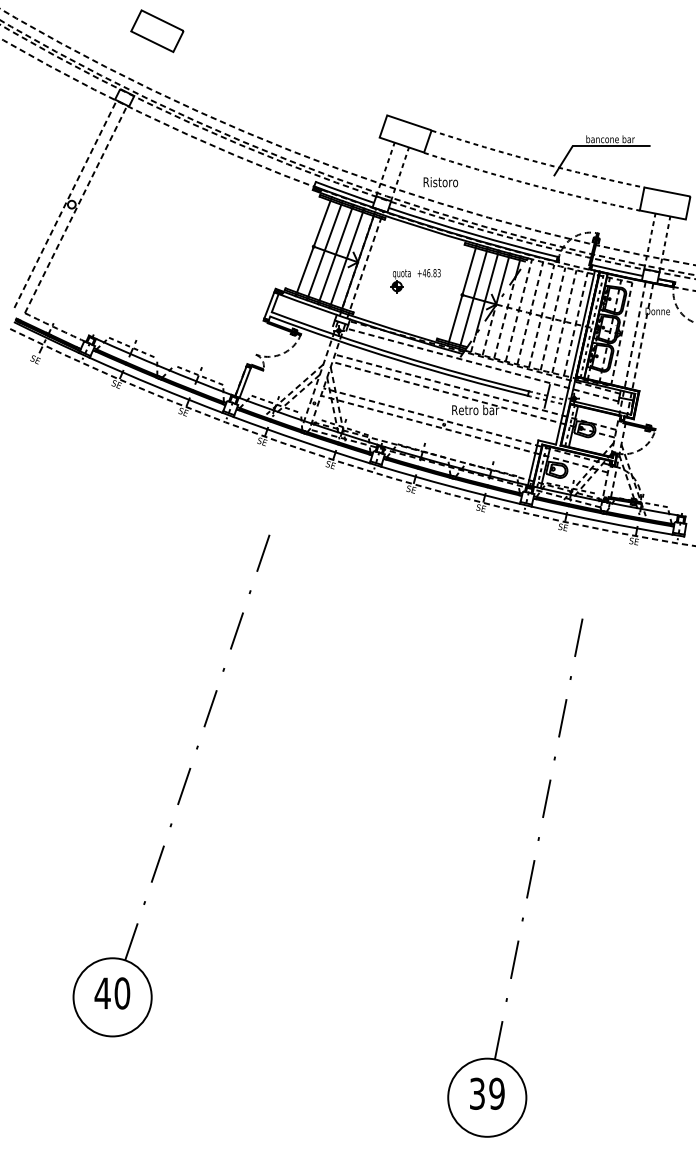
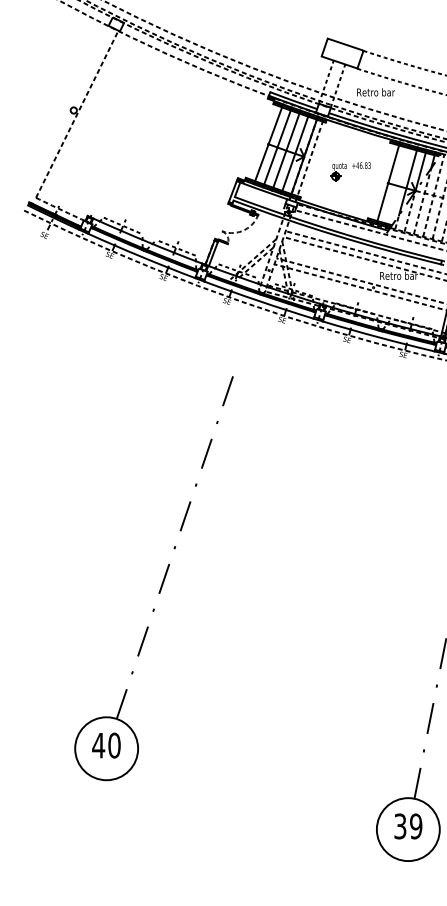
text: (450, 182) -> (378, 92), Ristoro -> Retro bar
line: (65, 203) -> (68, 109), removed
line: (473, 298) -> (397, 186), removed

